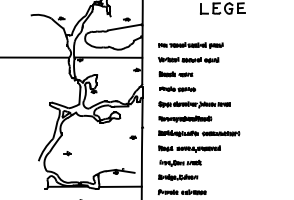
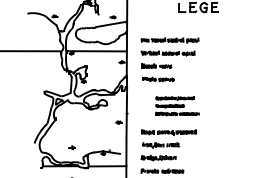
part: (199, 119) -> (177, 106), size x0.6
part: (66, 153) -> (71, 147), moved

